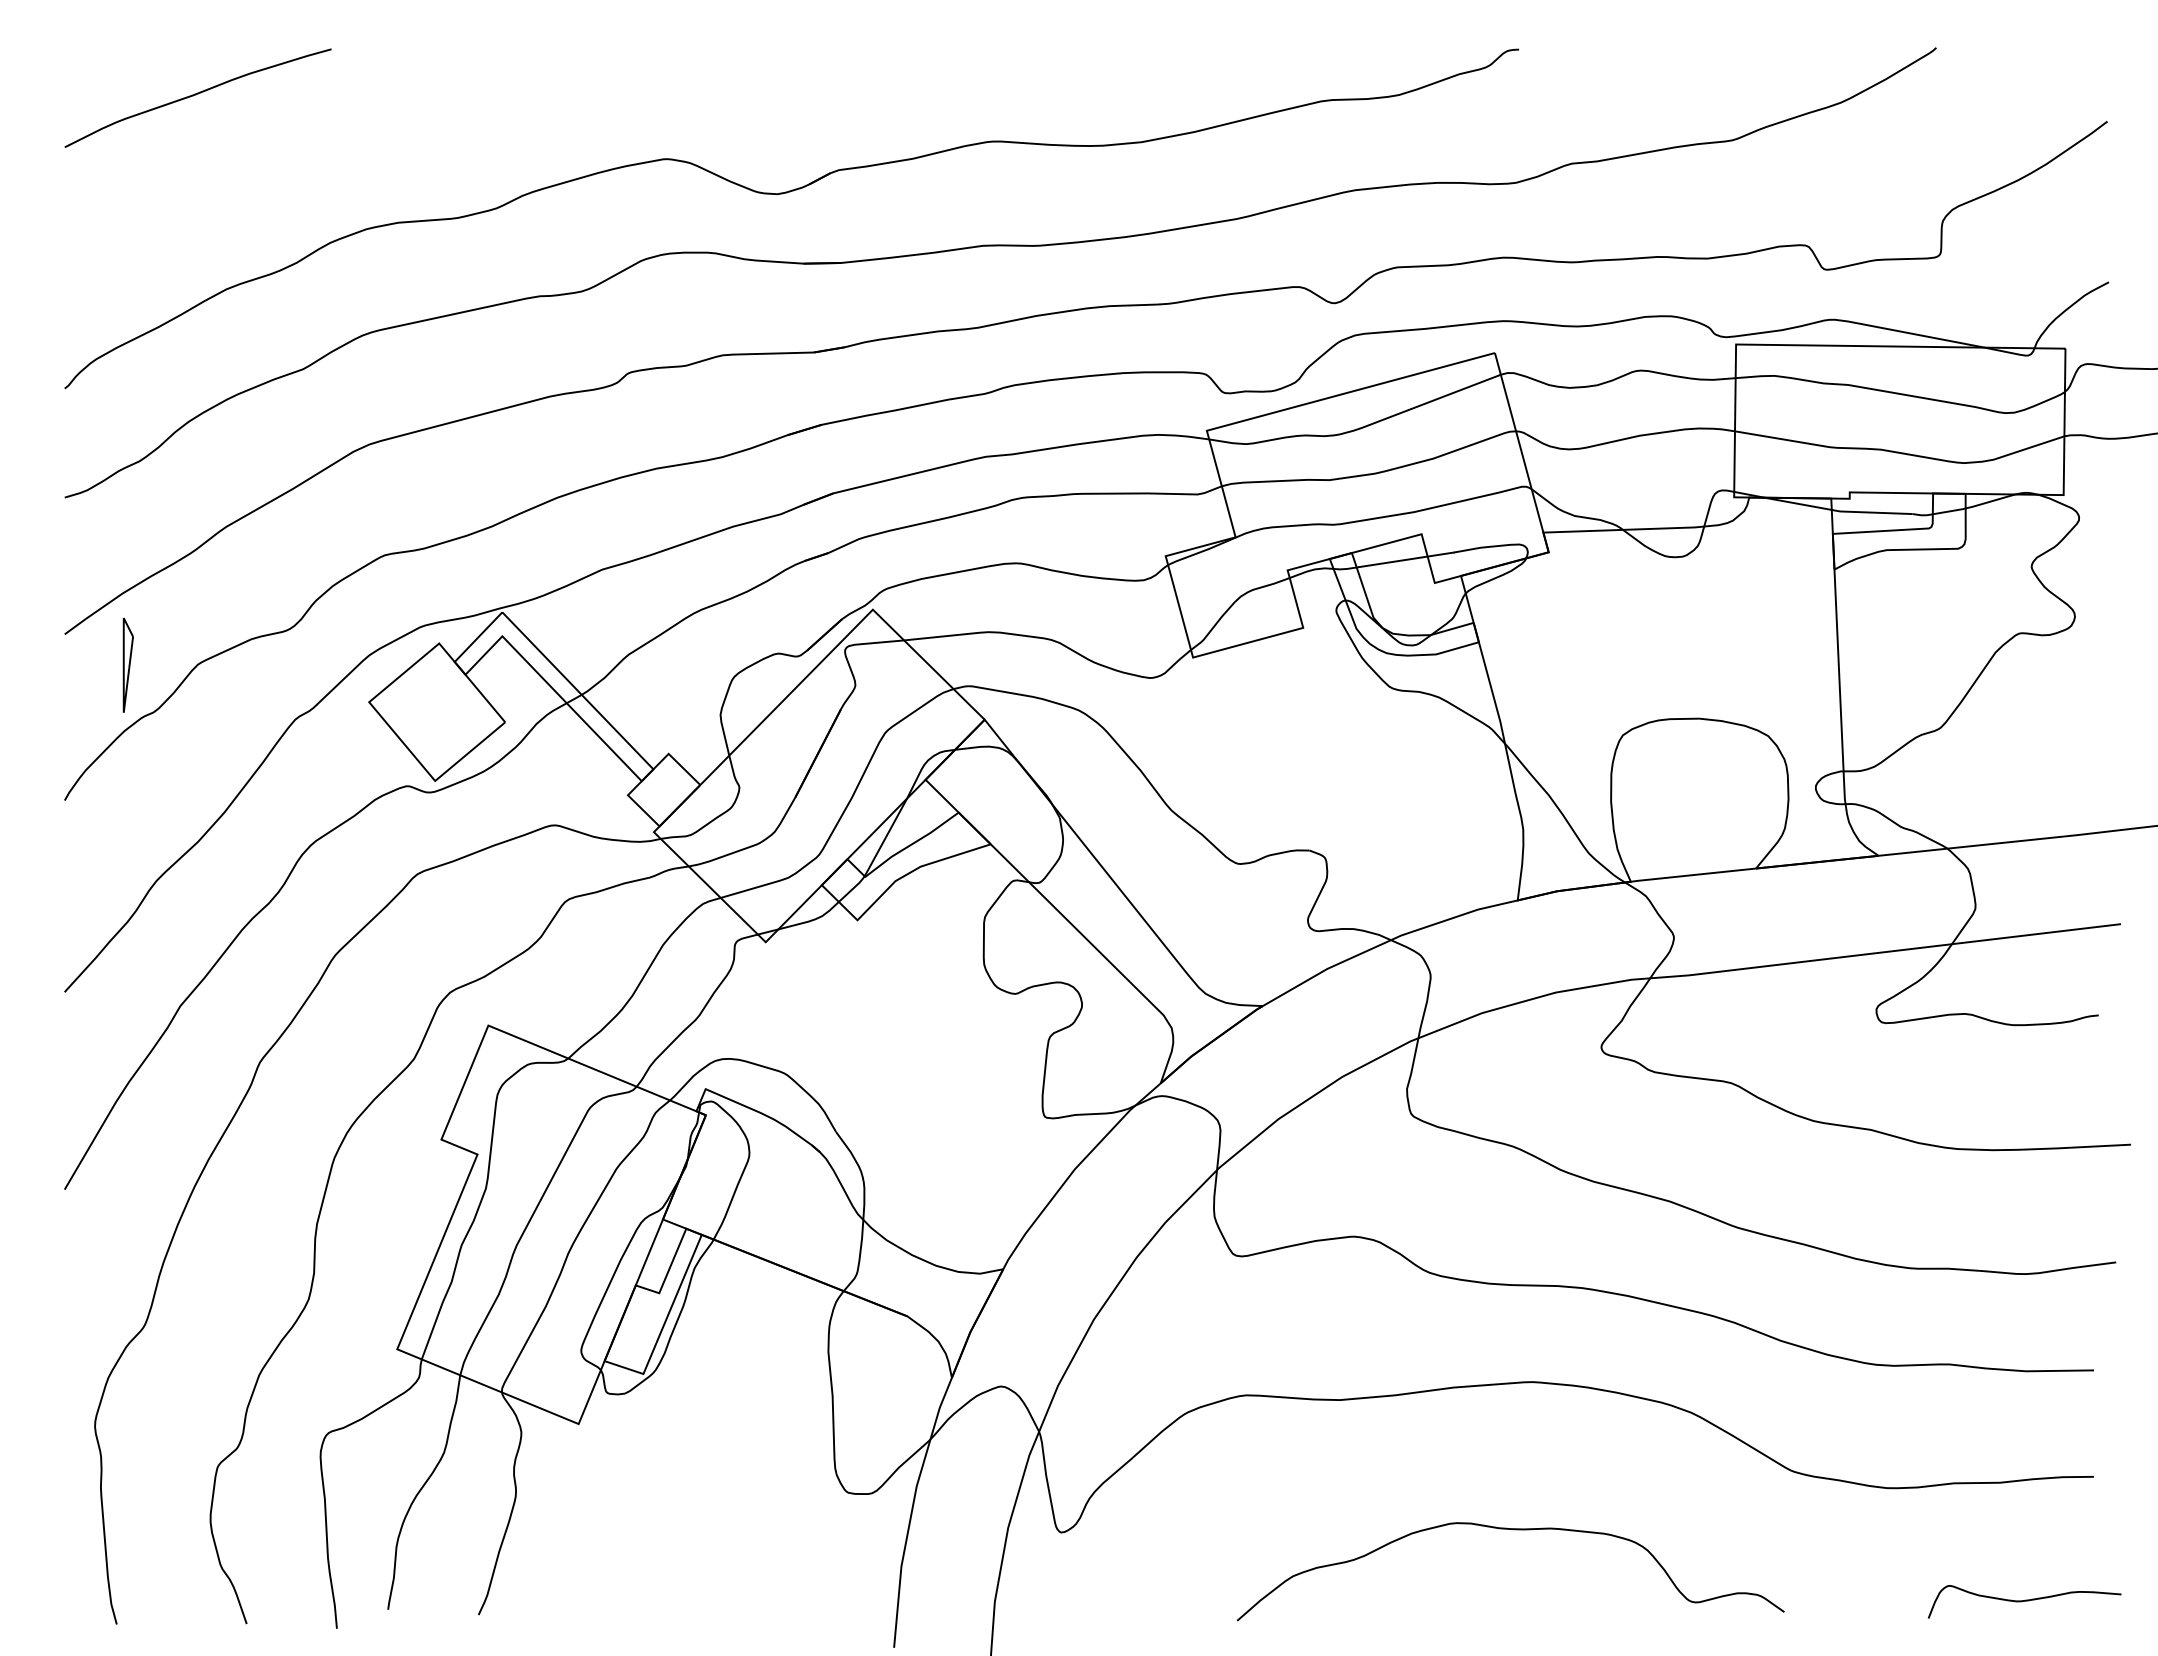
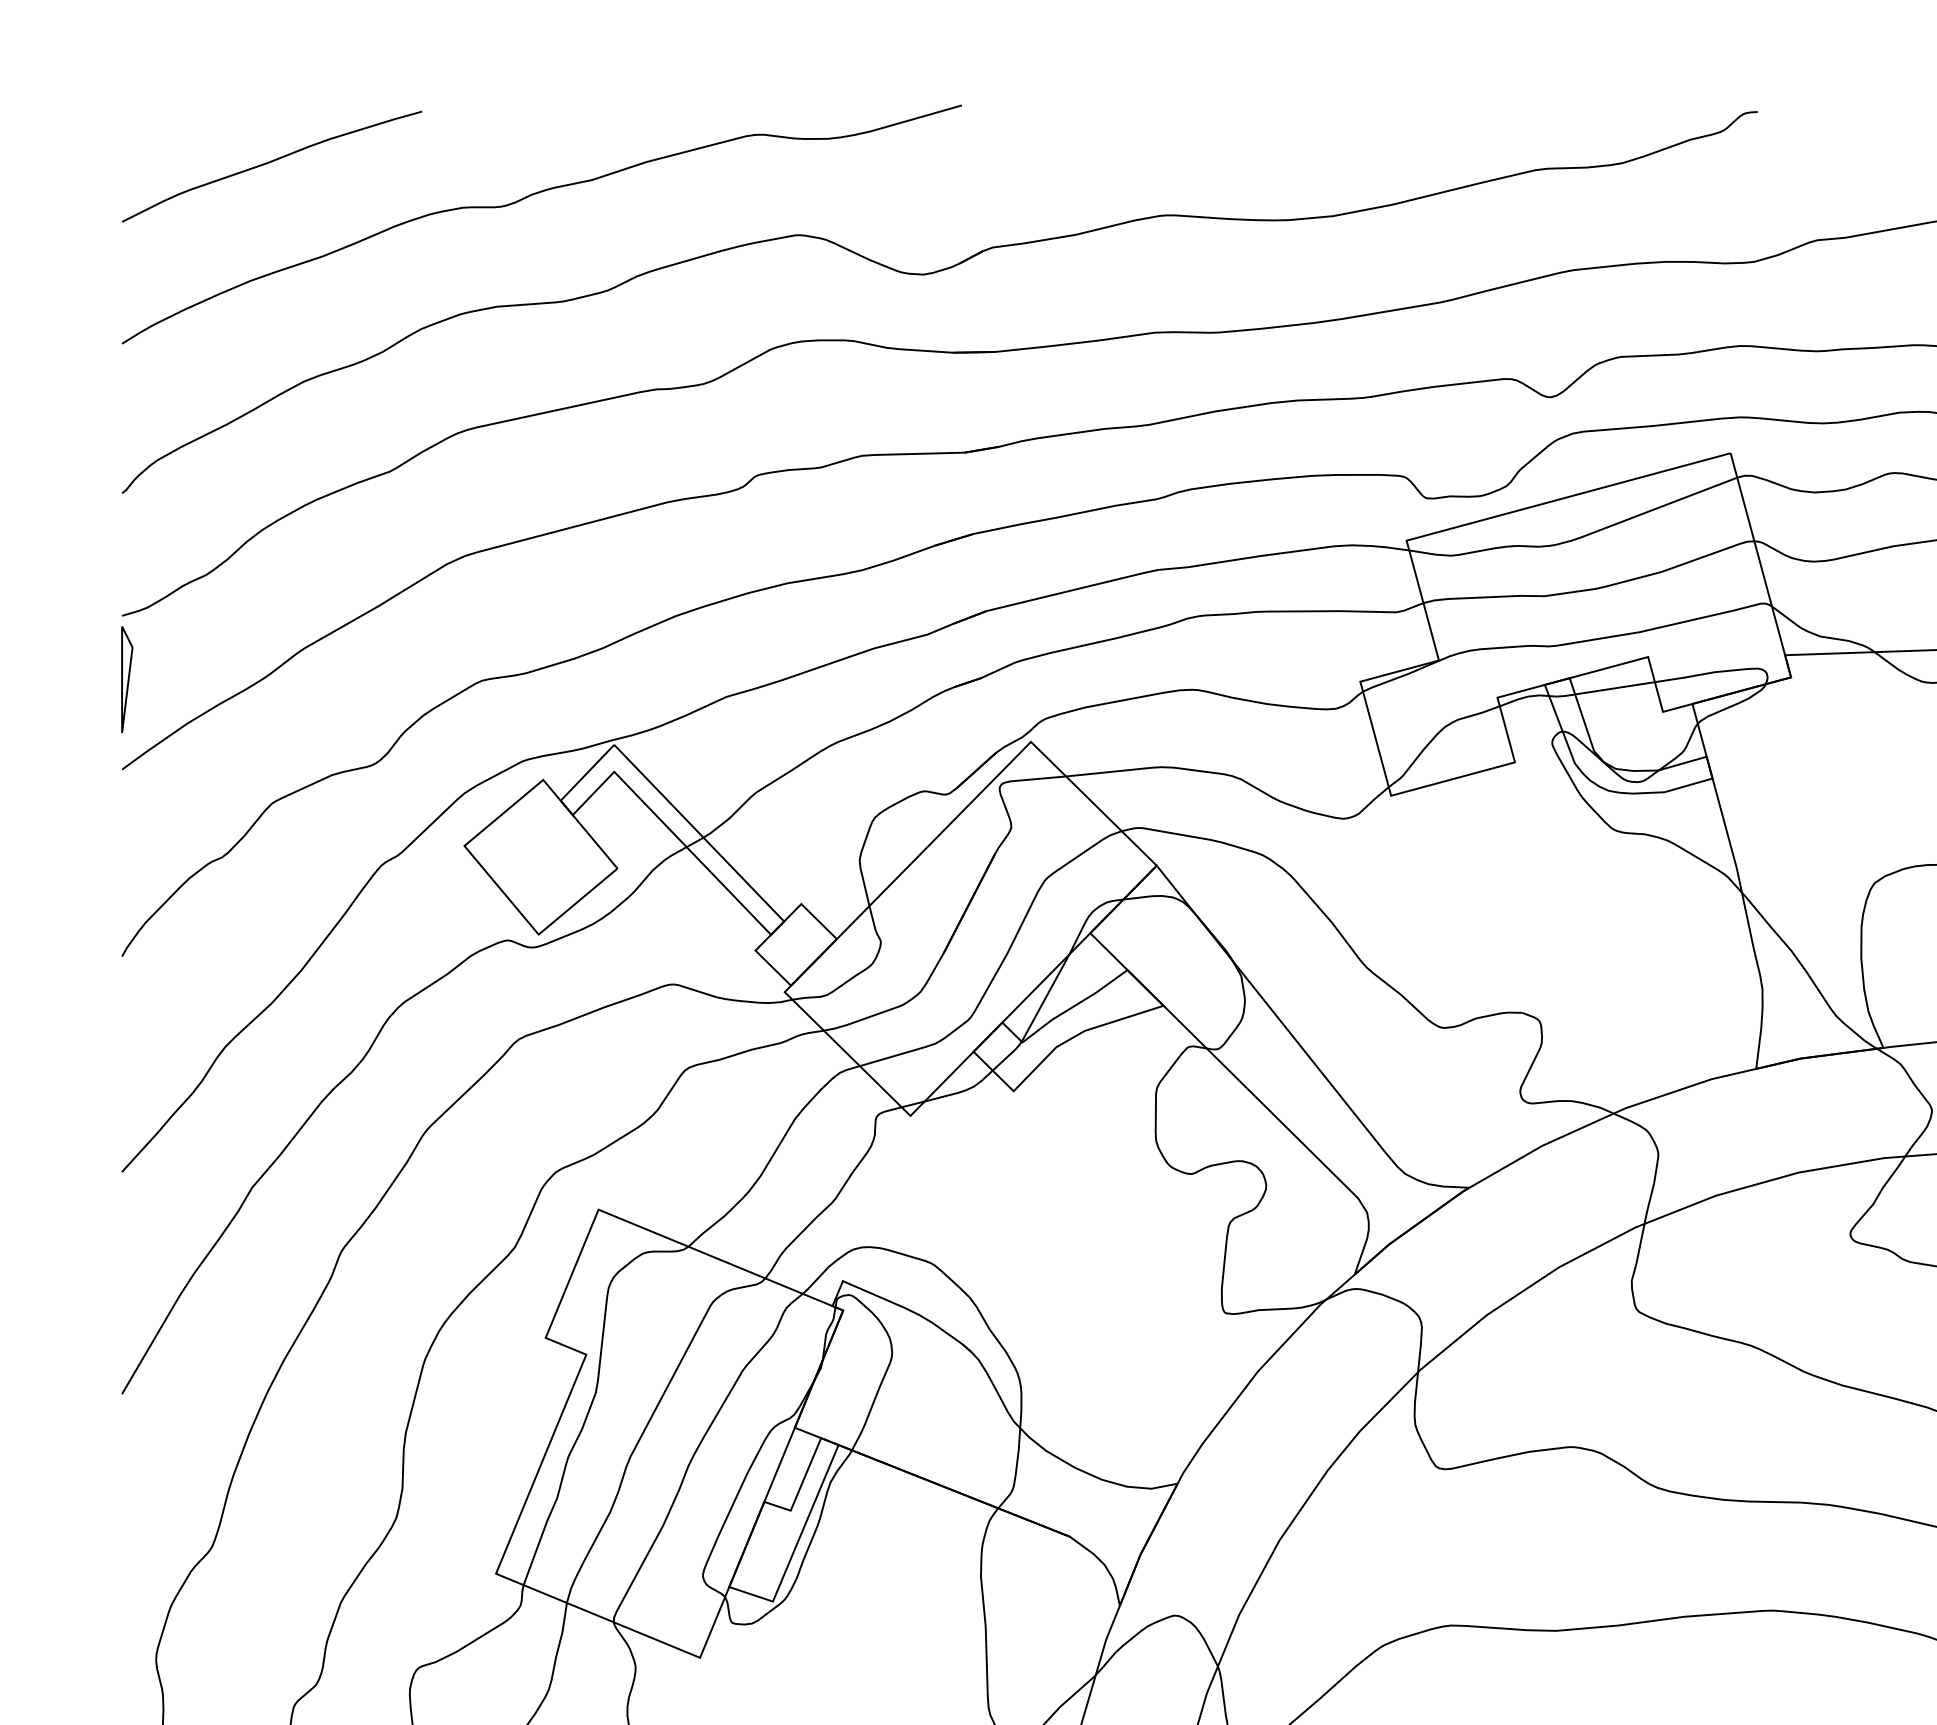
curve: (426, 125) -> (528, 197), added
part: (127, 664) -> (126, 678), moved

